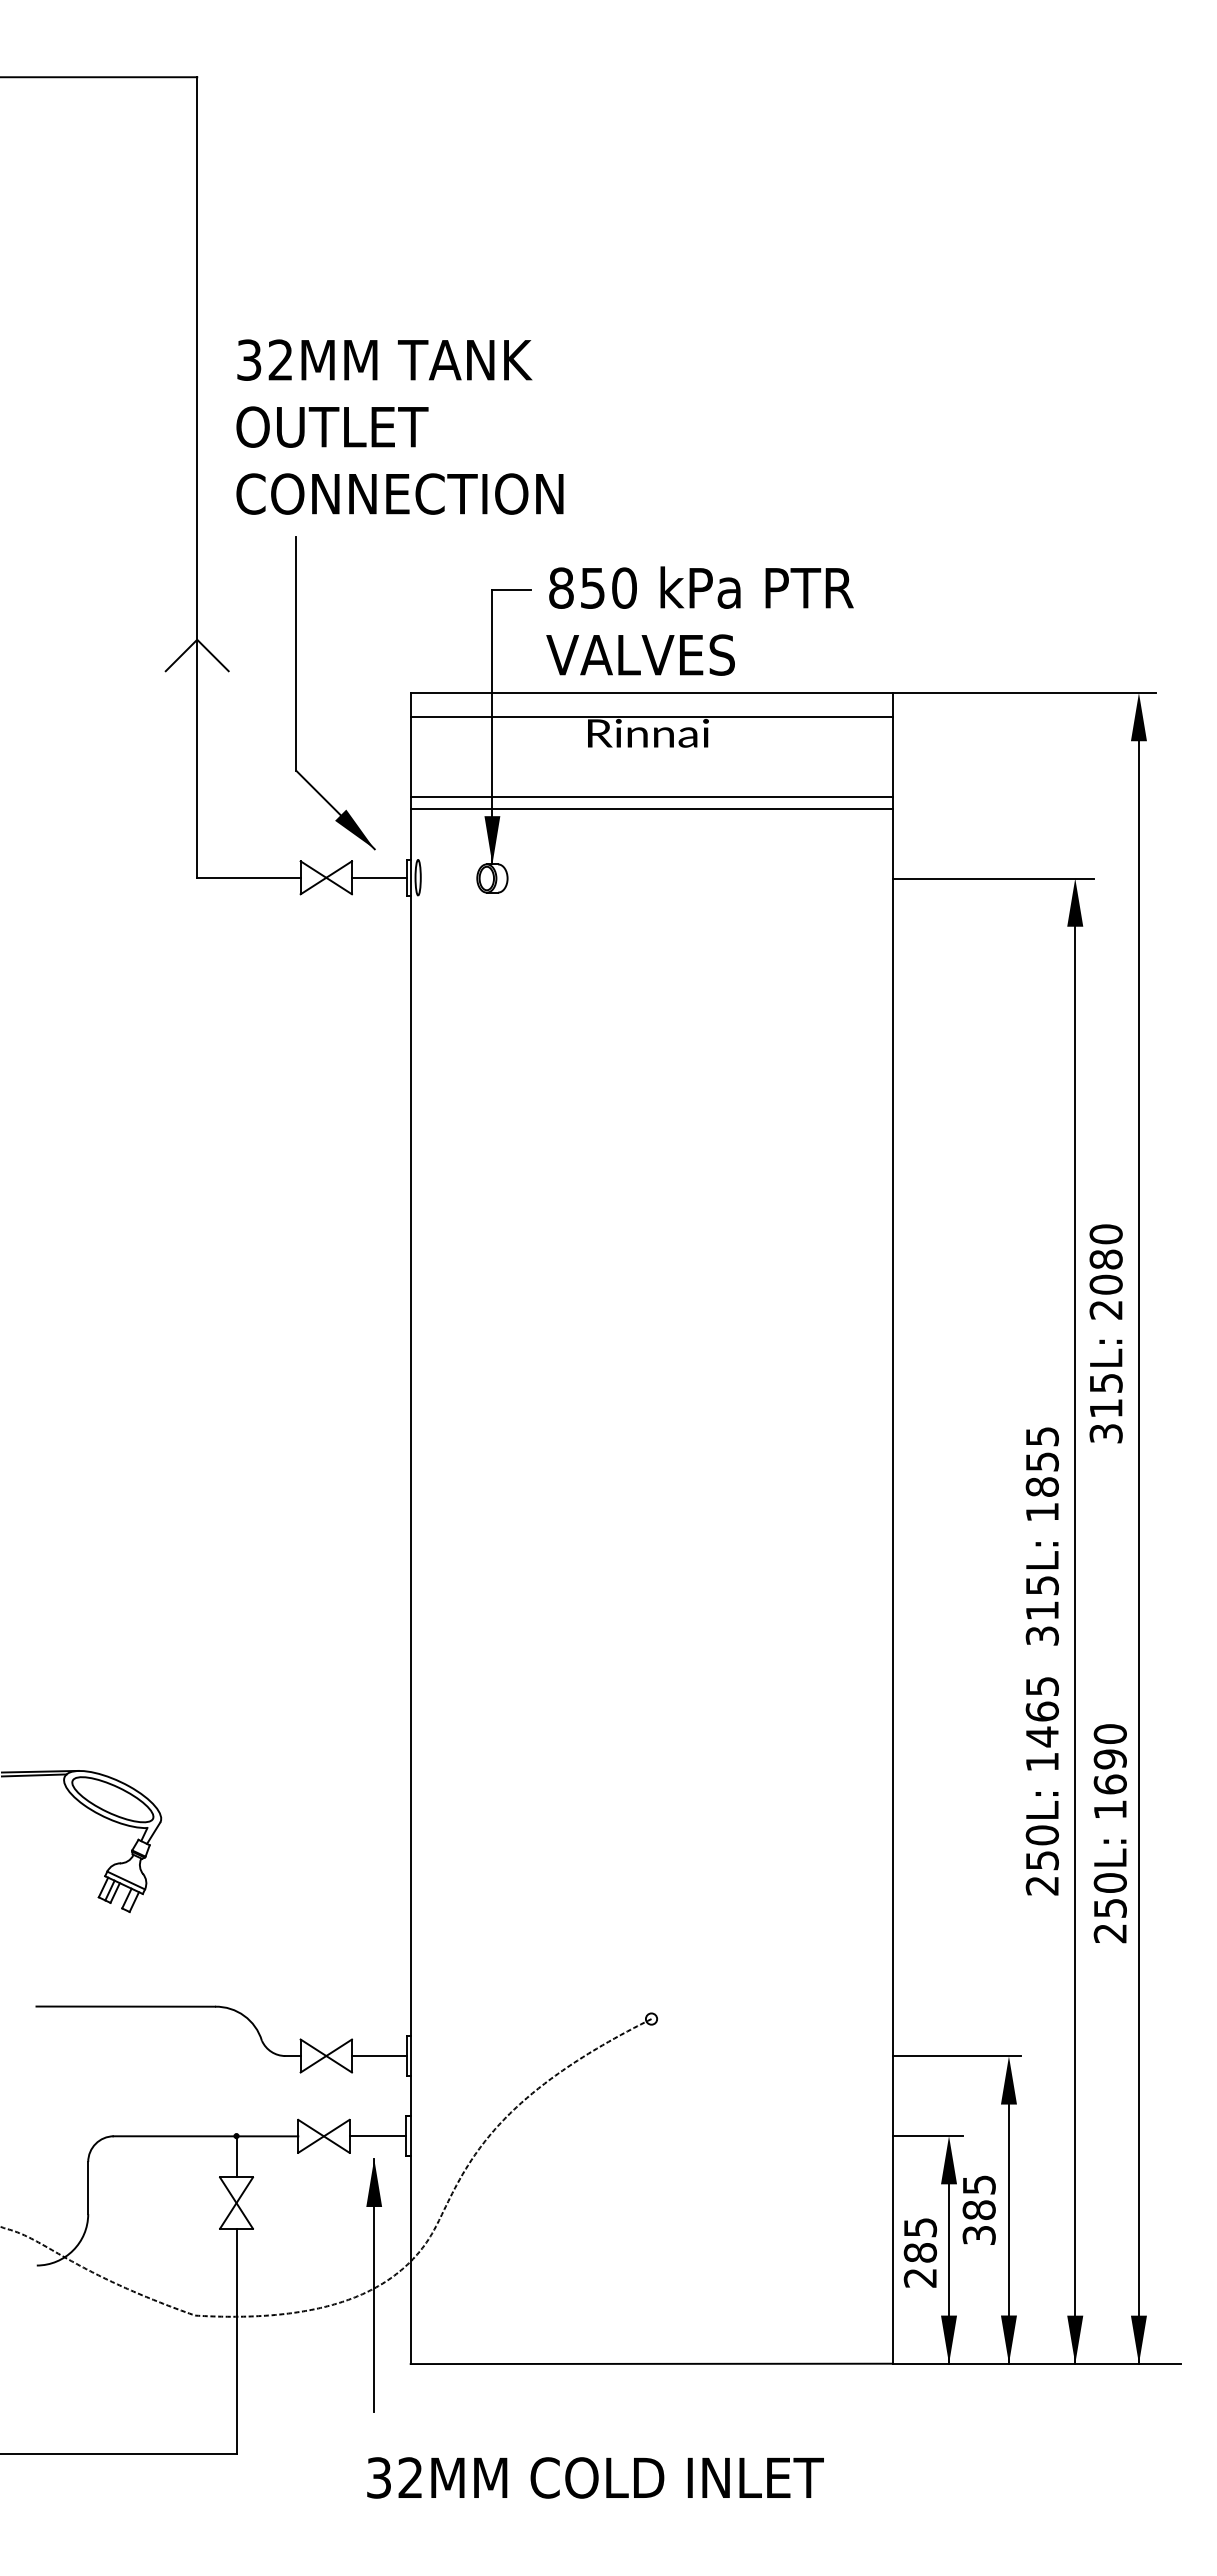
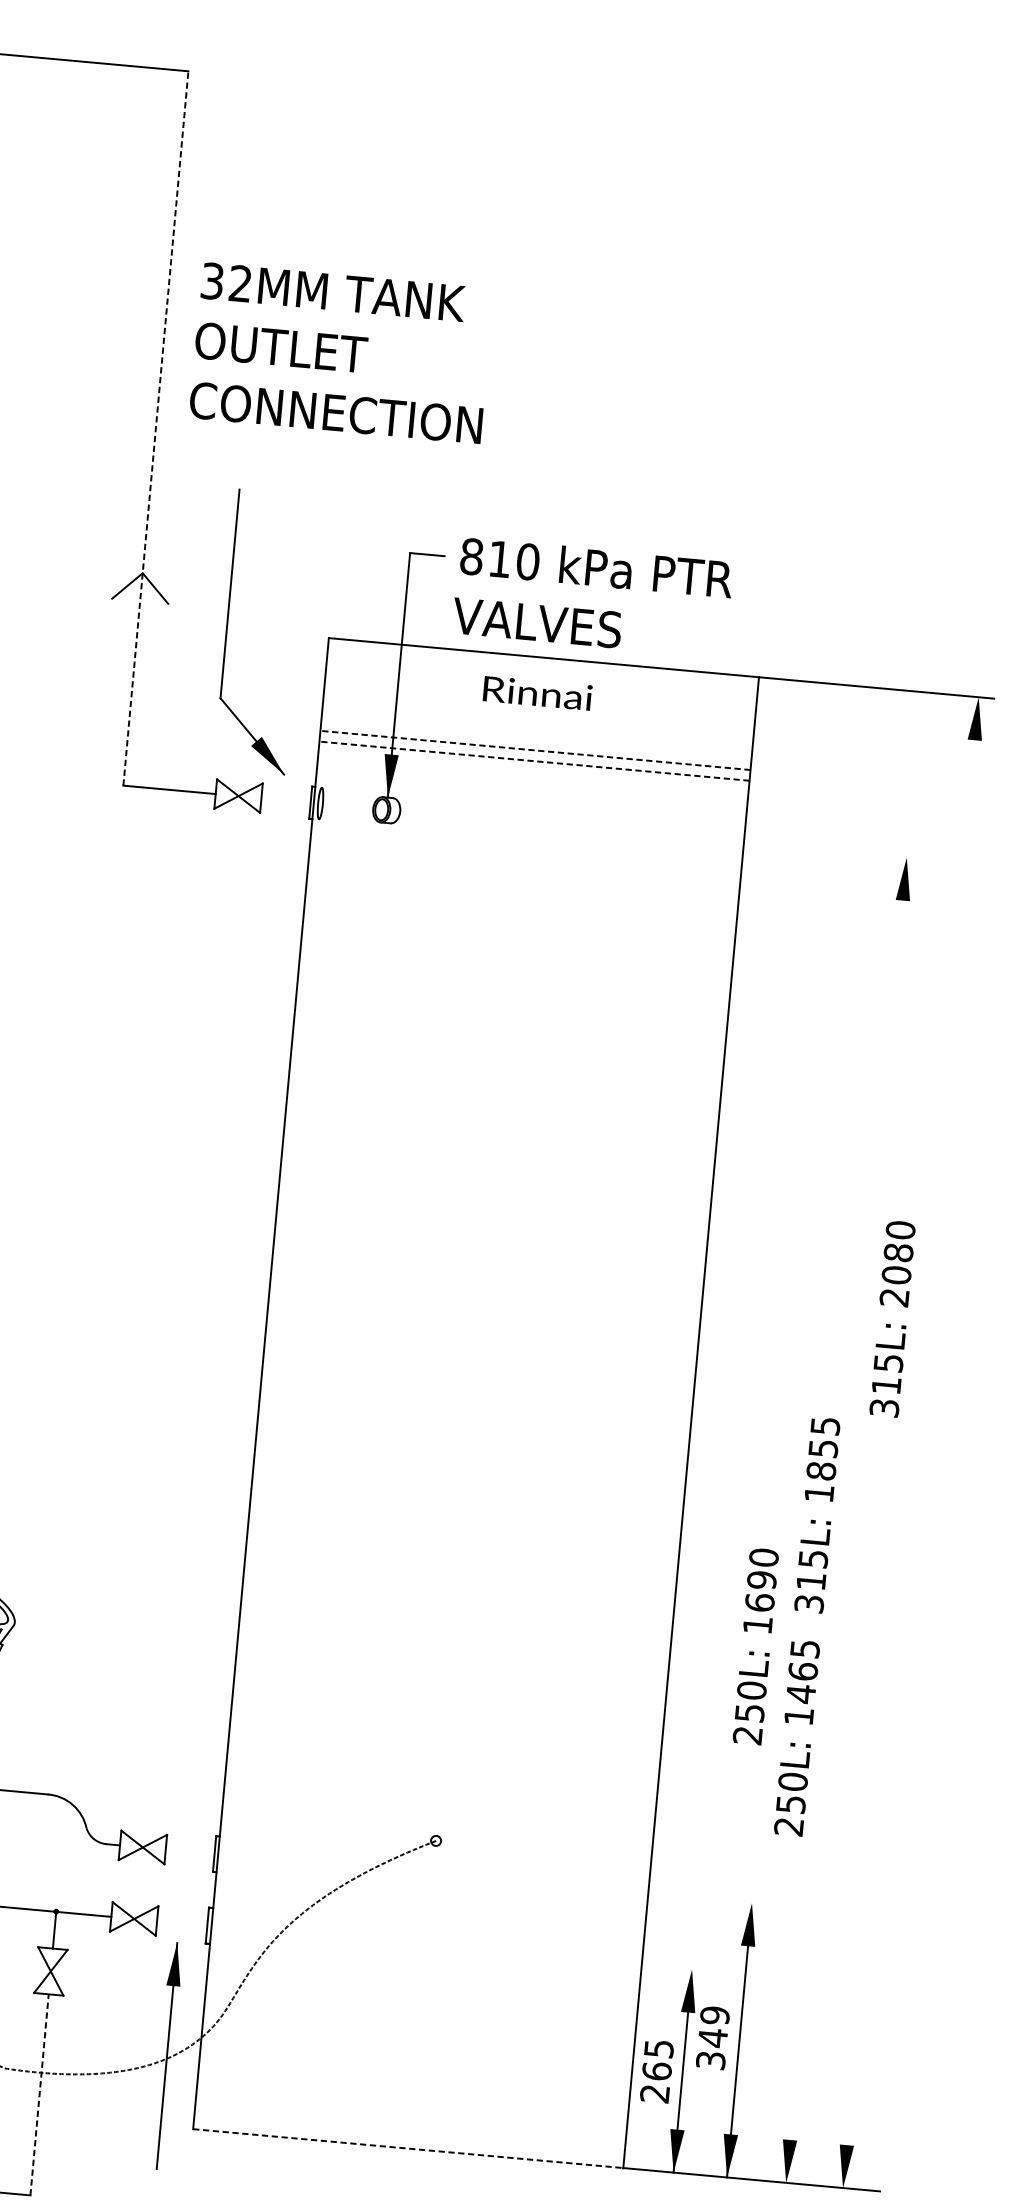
text: (399, 426) -> (341, 352), moved
line: (197, 477) -> (156, 428), solid -> dashed
text: (592, 588) -> (499, 559), 850 -> 810
line: (651, 717) -> (541, 679), removed
line: (651, 796) -> (535, 750), solid -> dashed
line: (651, 809) -> (534, 761), solid -> dashed
line: (379, 877) -> (286, 800), removed
line: (992, 878) -> (832, 850), removed
text: (1105, 1333) -> (892, 1318), moved
line: (1138, 1552) -> (908, 1464), removed
line: (1075, 1644) -> (844, 1541), removed
text: (1041, 1661) -> (806, 1626), moved
text: (1109, 1833) -> (755, 1646), moved
line: (378, 2056) -> (189, 1852), removed
line: (956, 2056) -> (705, 1899), removed
line: (377, 2136) -> (182, 1923), removed
line: (927, 2136) -> (672, 1968), removed
text: (978, 2197) -> (713, 2026), 385 -> 349
text: (919, 2252) -> (656, 2070), 285 -> 265
line: (236, 2341) -> (39, 2094), solid -> dashed
line: (652, 2363) -> (408, 2148), solid -> dashed

